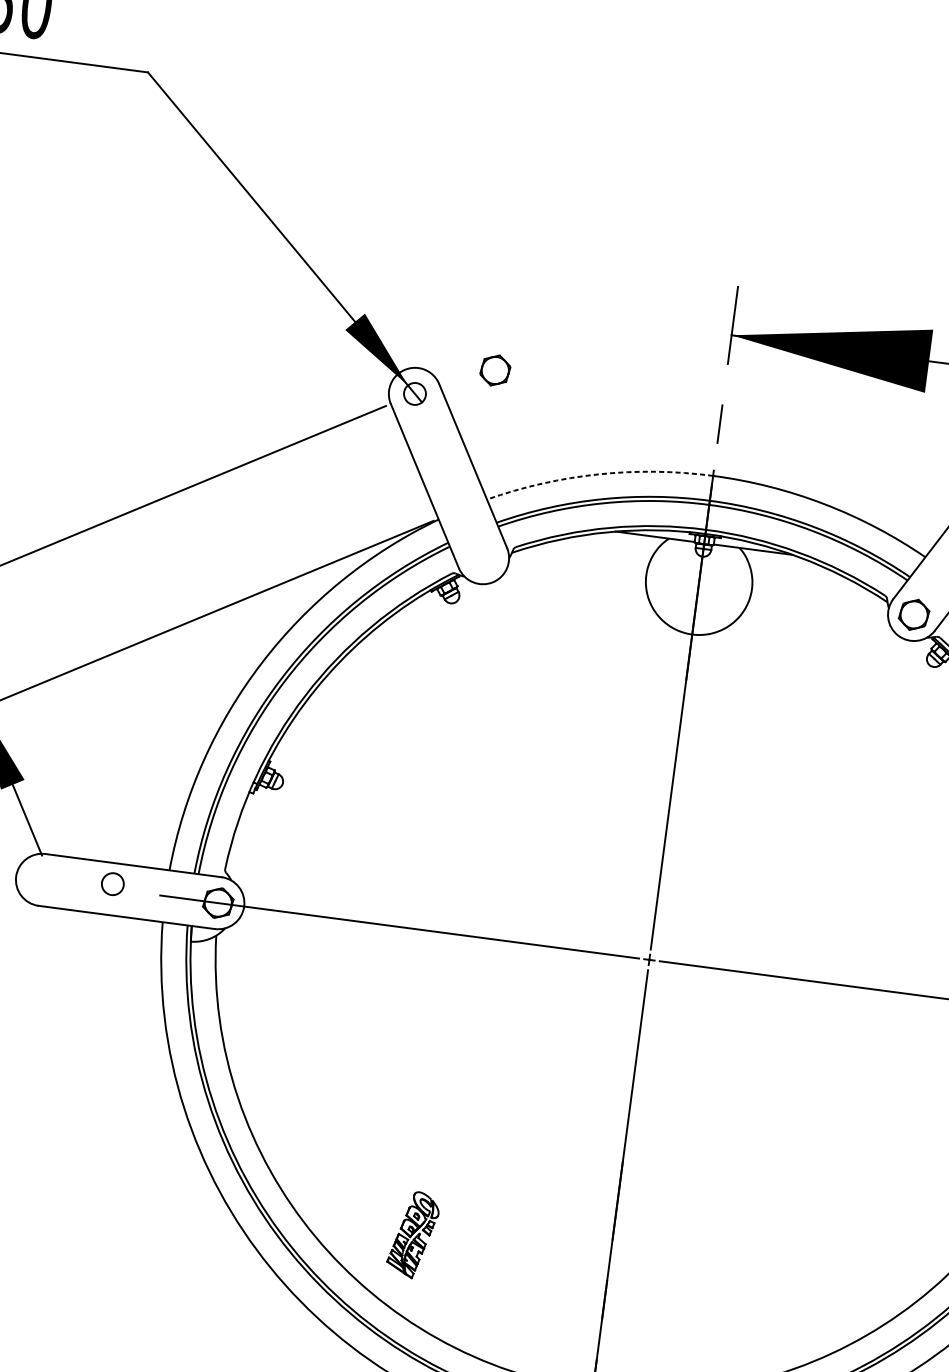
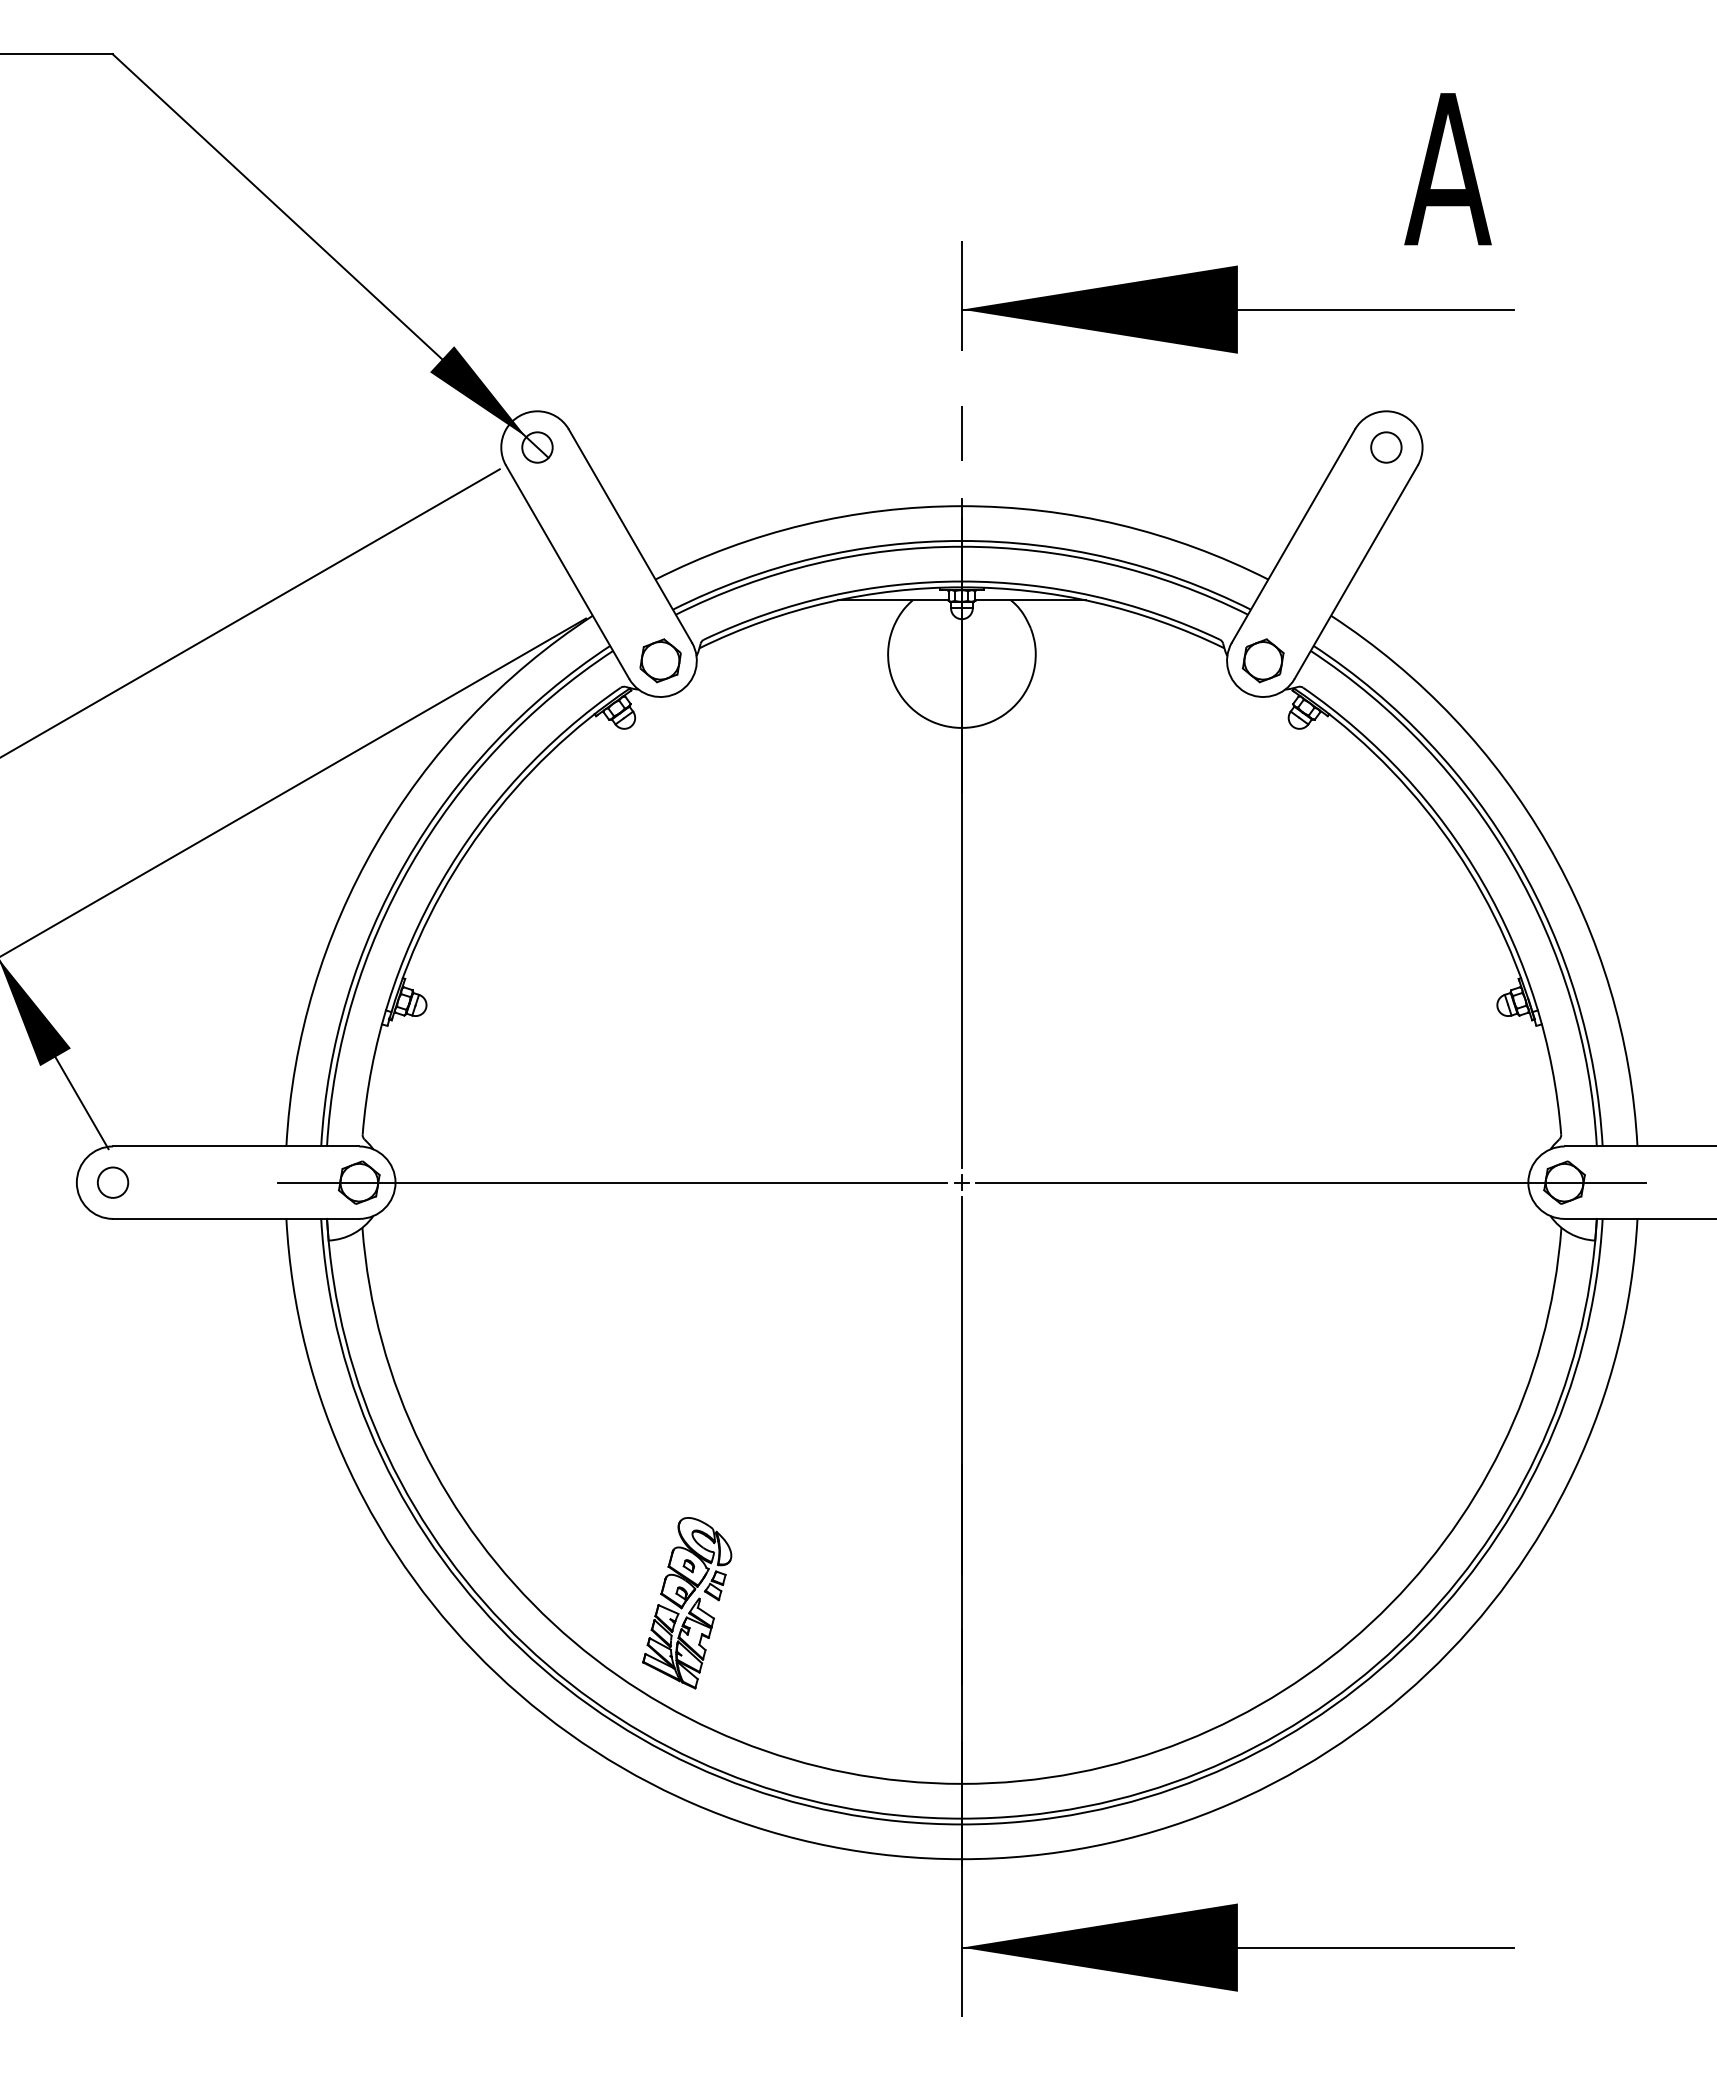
part: (495, 370) -> (660, 660), moved
arc: (598, 474) -> (804, 524), dashed -> solid
circle: (113, 884) -> (113, 1182), moved
part: (413, 1235) -> (687, 1603), size x1.43

